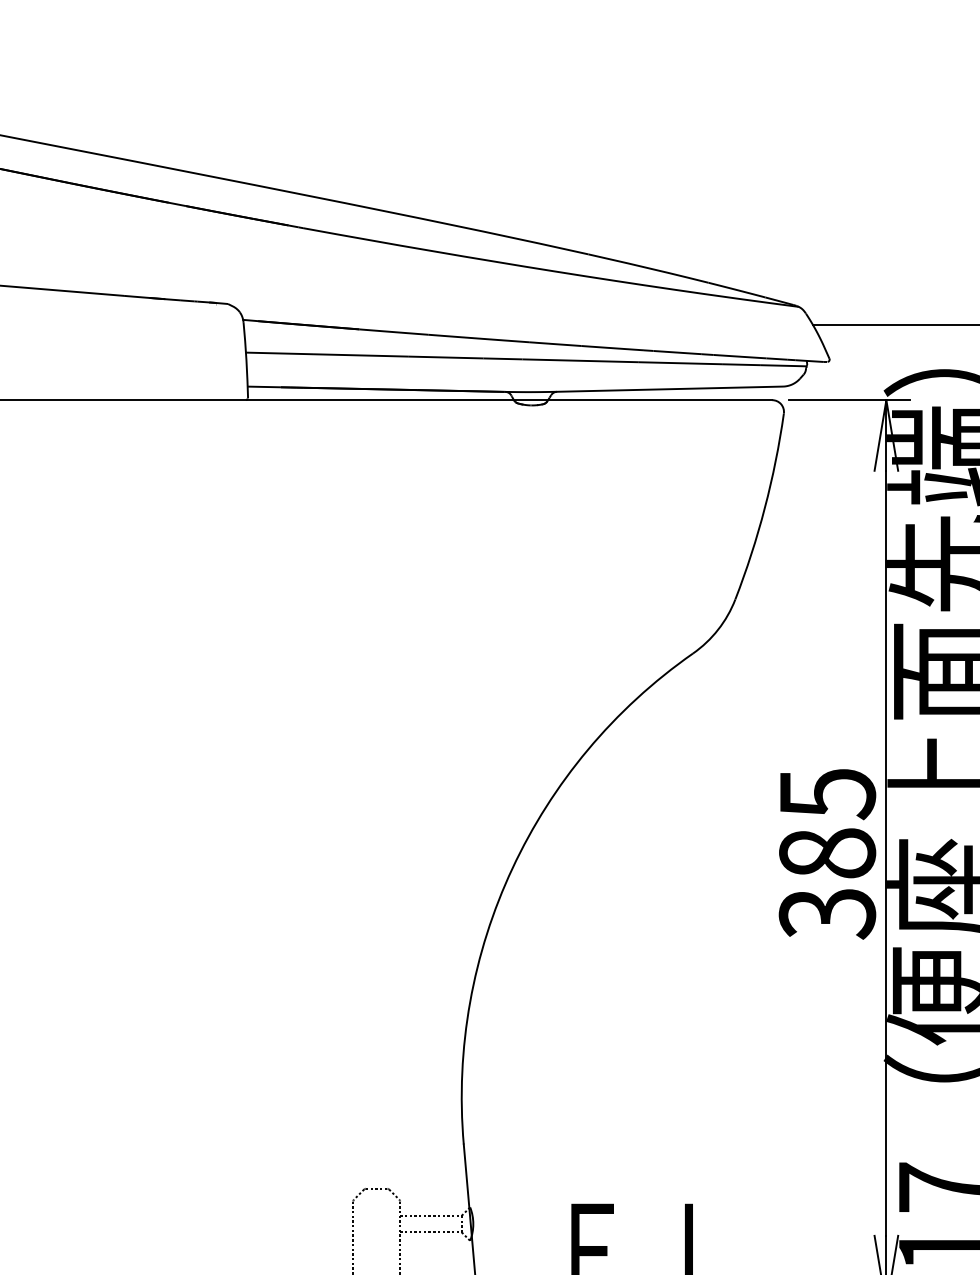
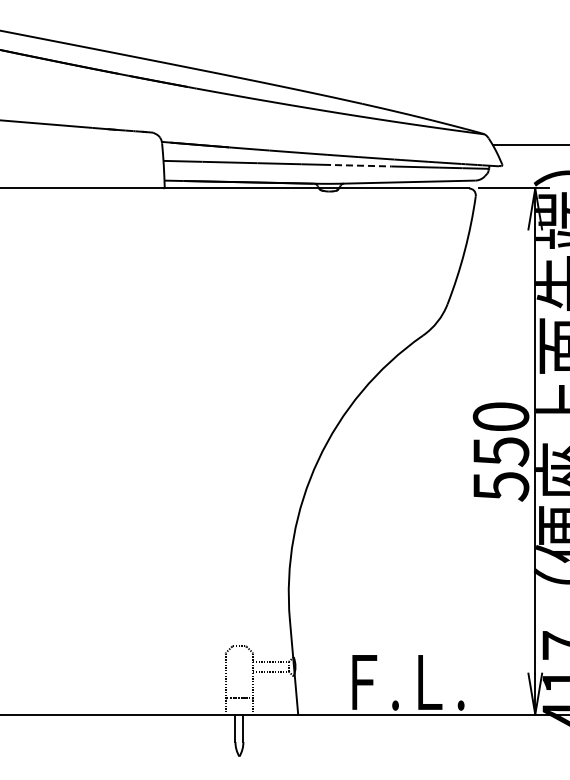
line: (580, 360) -> (357, 165), solid -> dashed
text: (826, 853) -> (500, 451), 385 -> 550

